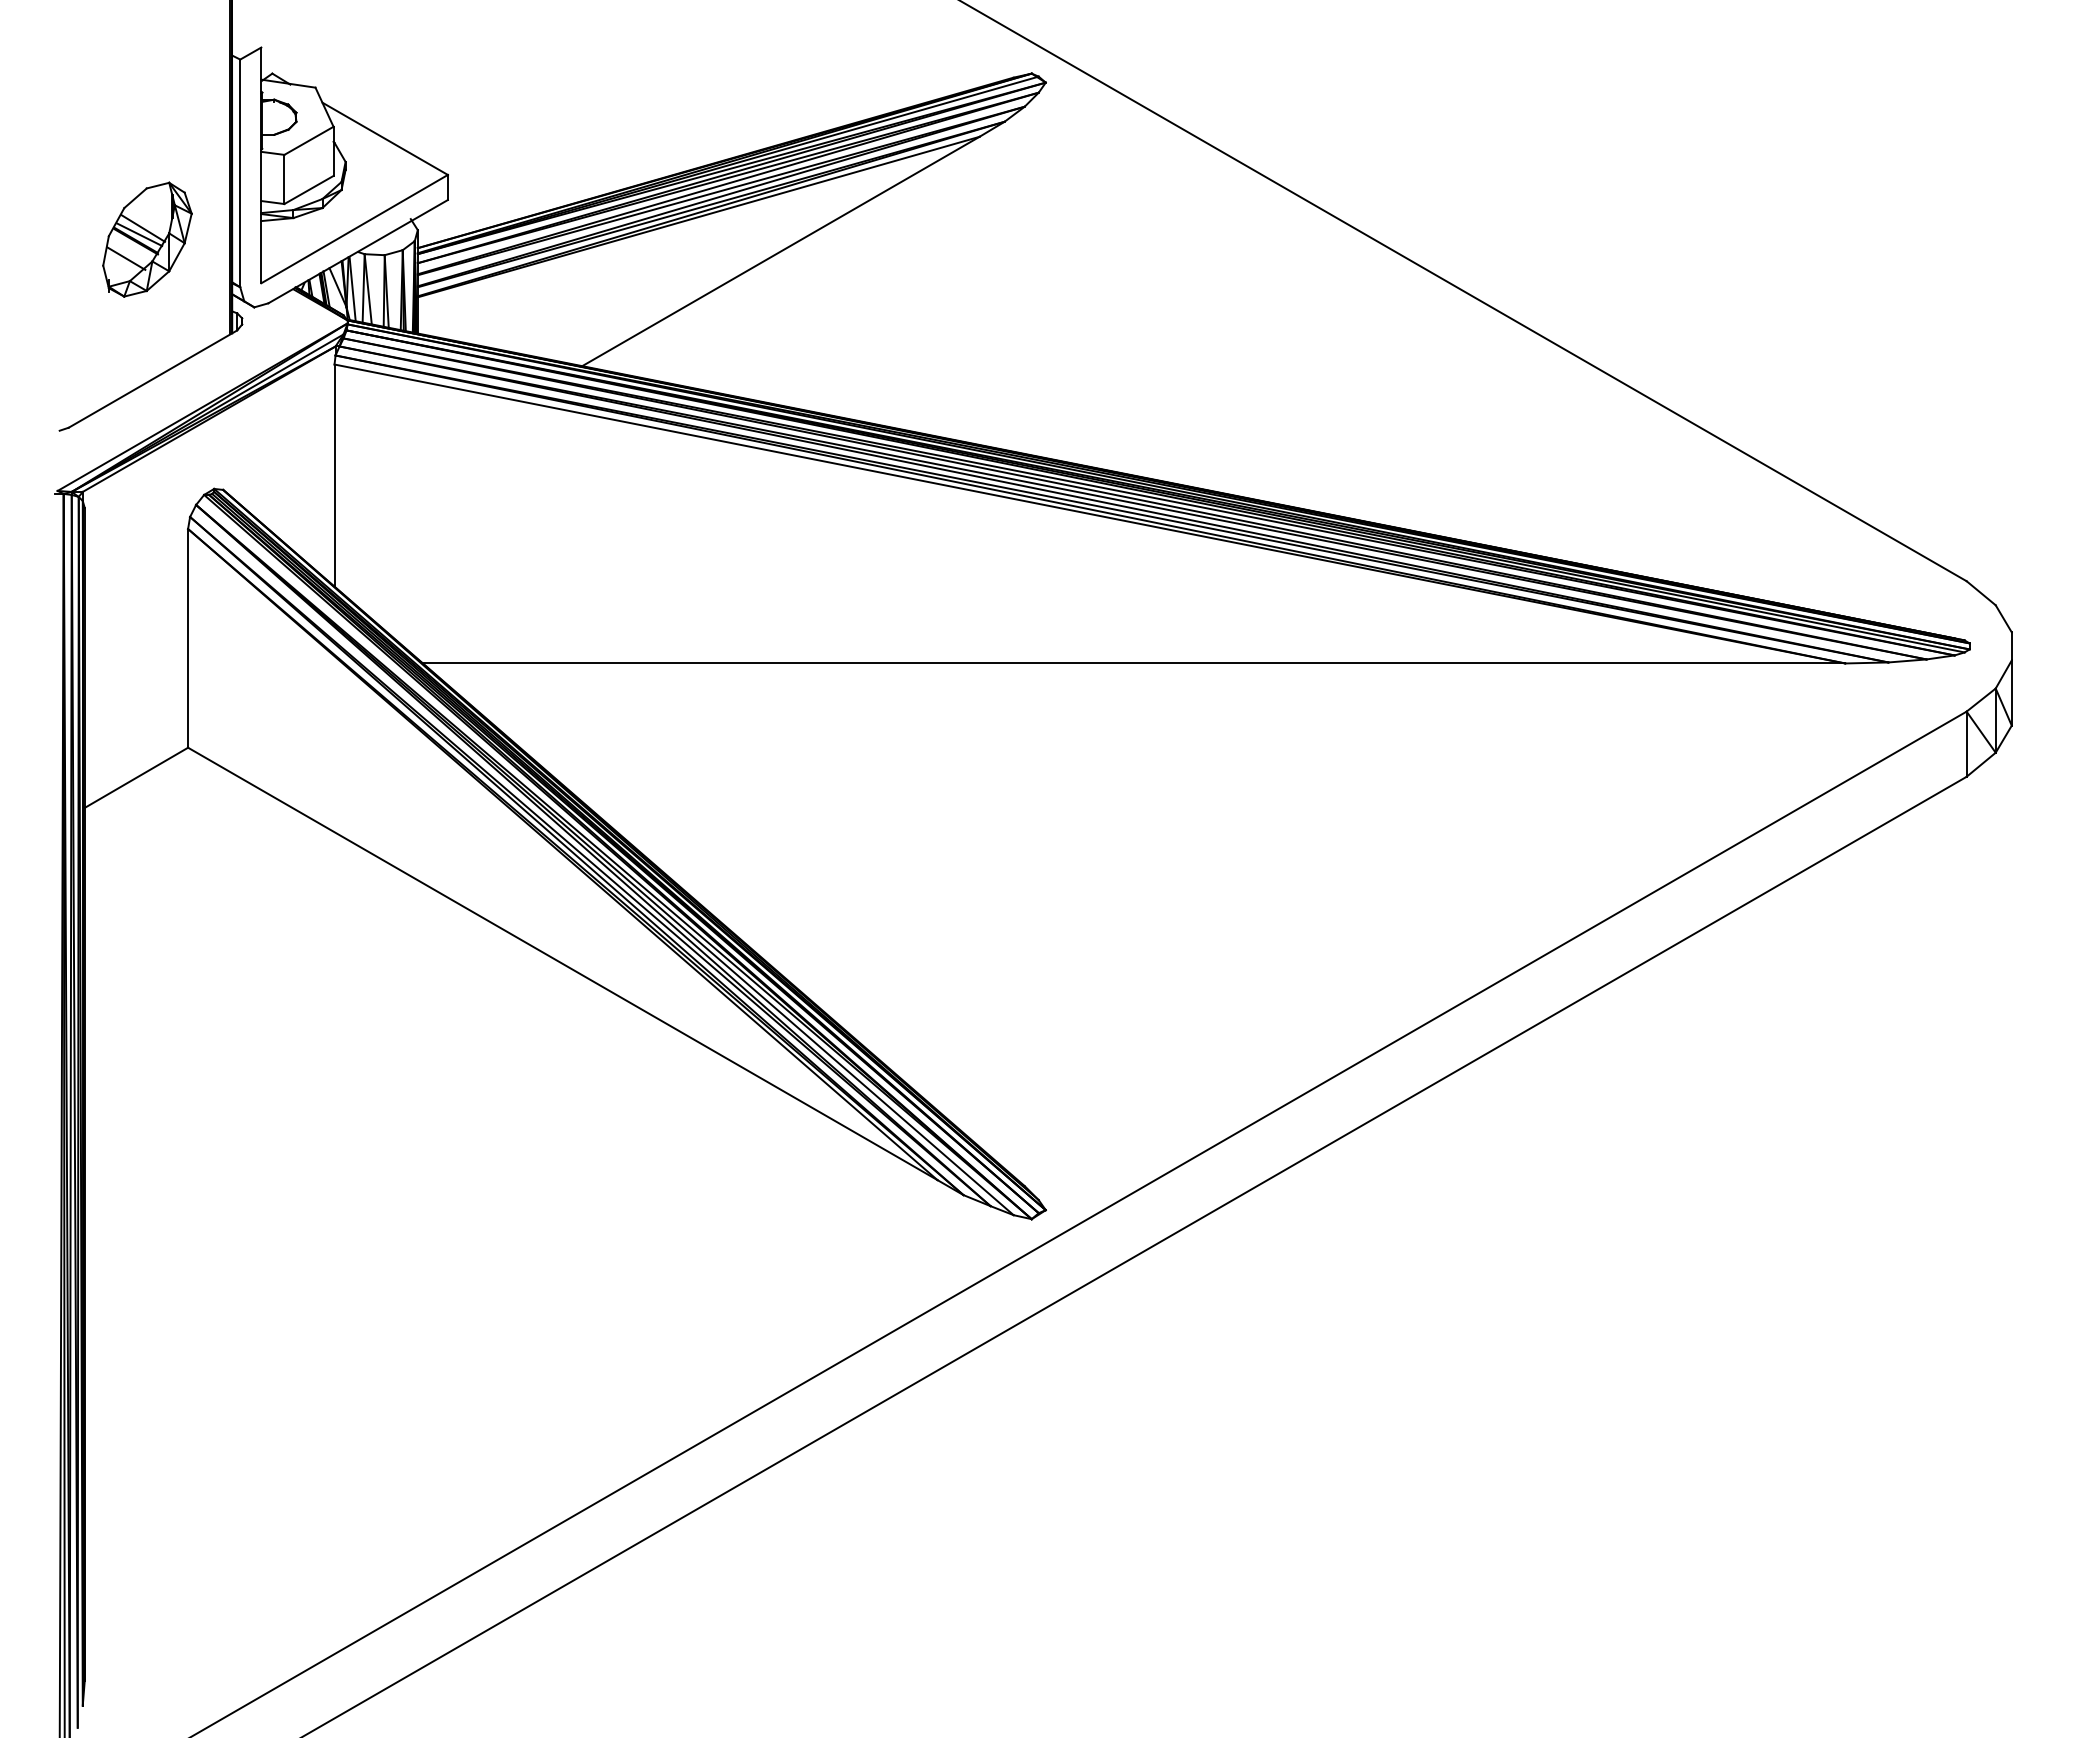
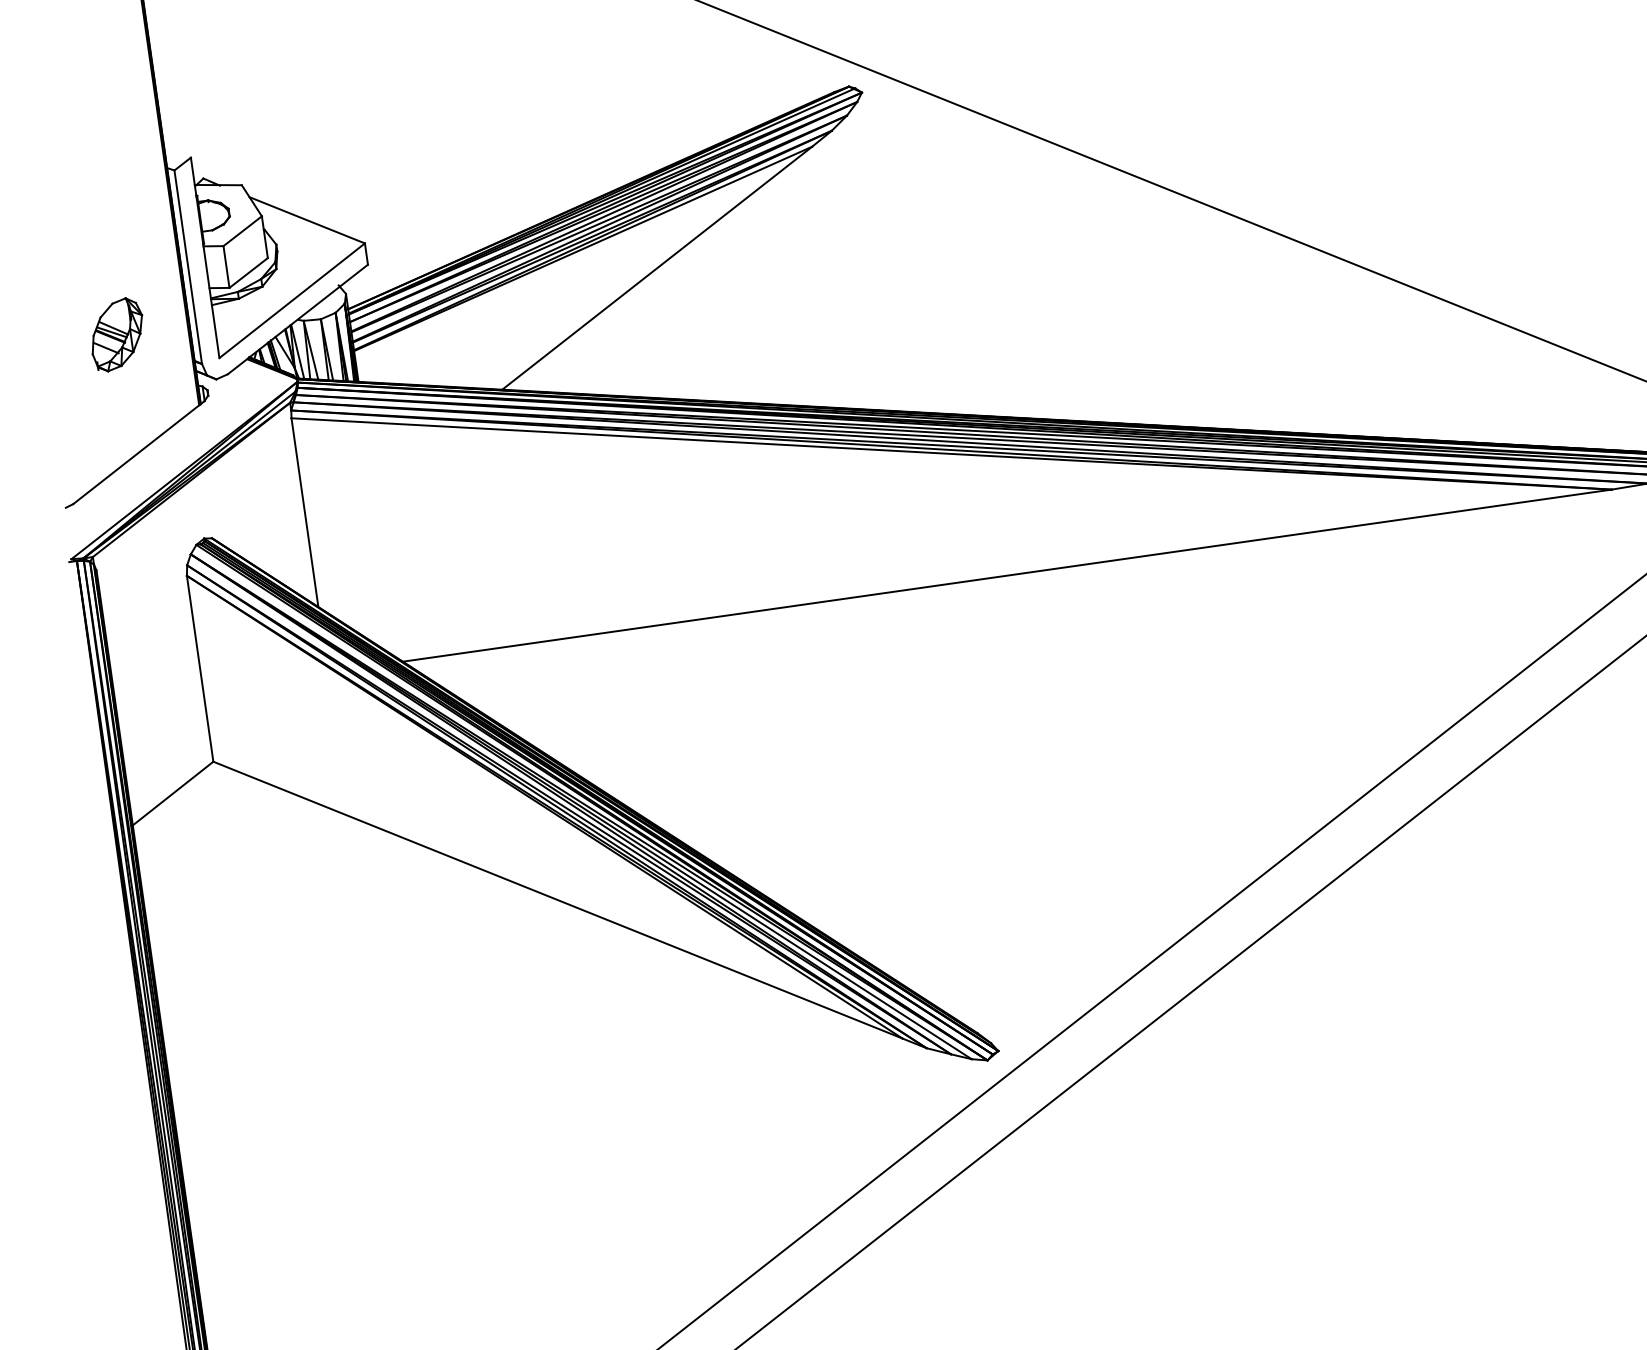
part: (147, 239) -> (117, 334), size x0.71

